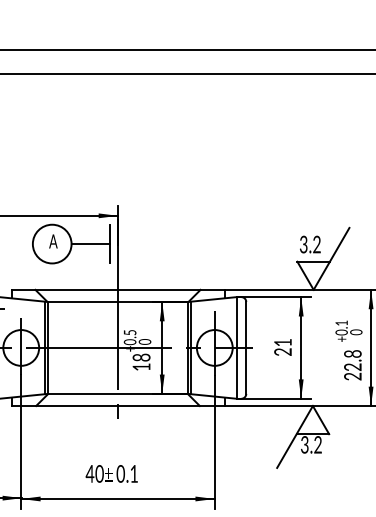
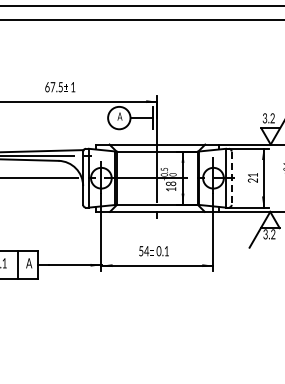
line: (245, 348) -> (231, 178), solid -> dashed
text: (93, 474) -> (143, 251), 40 -> 54

